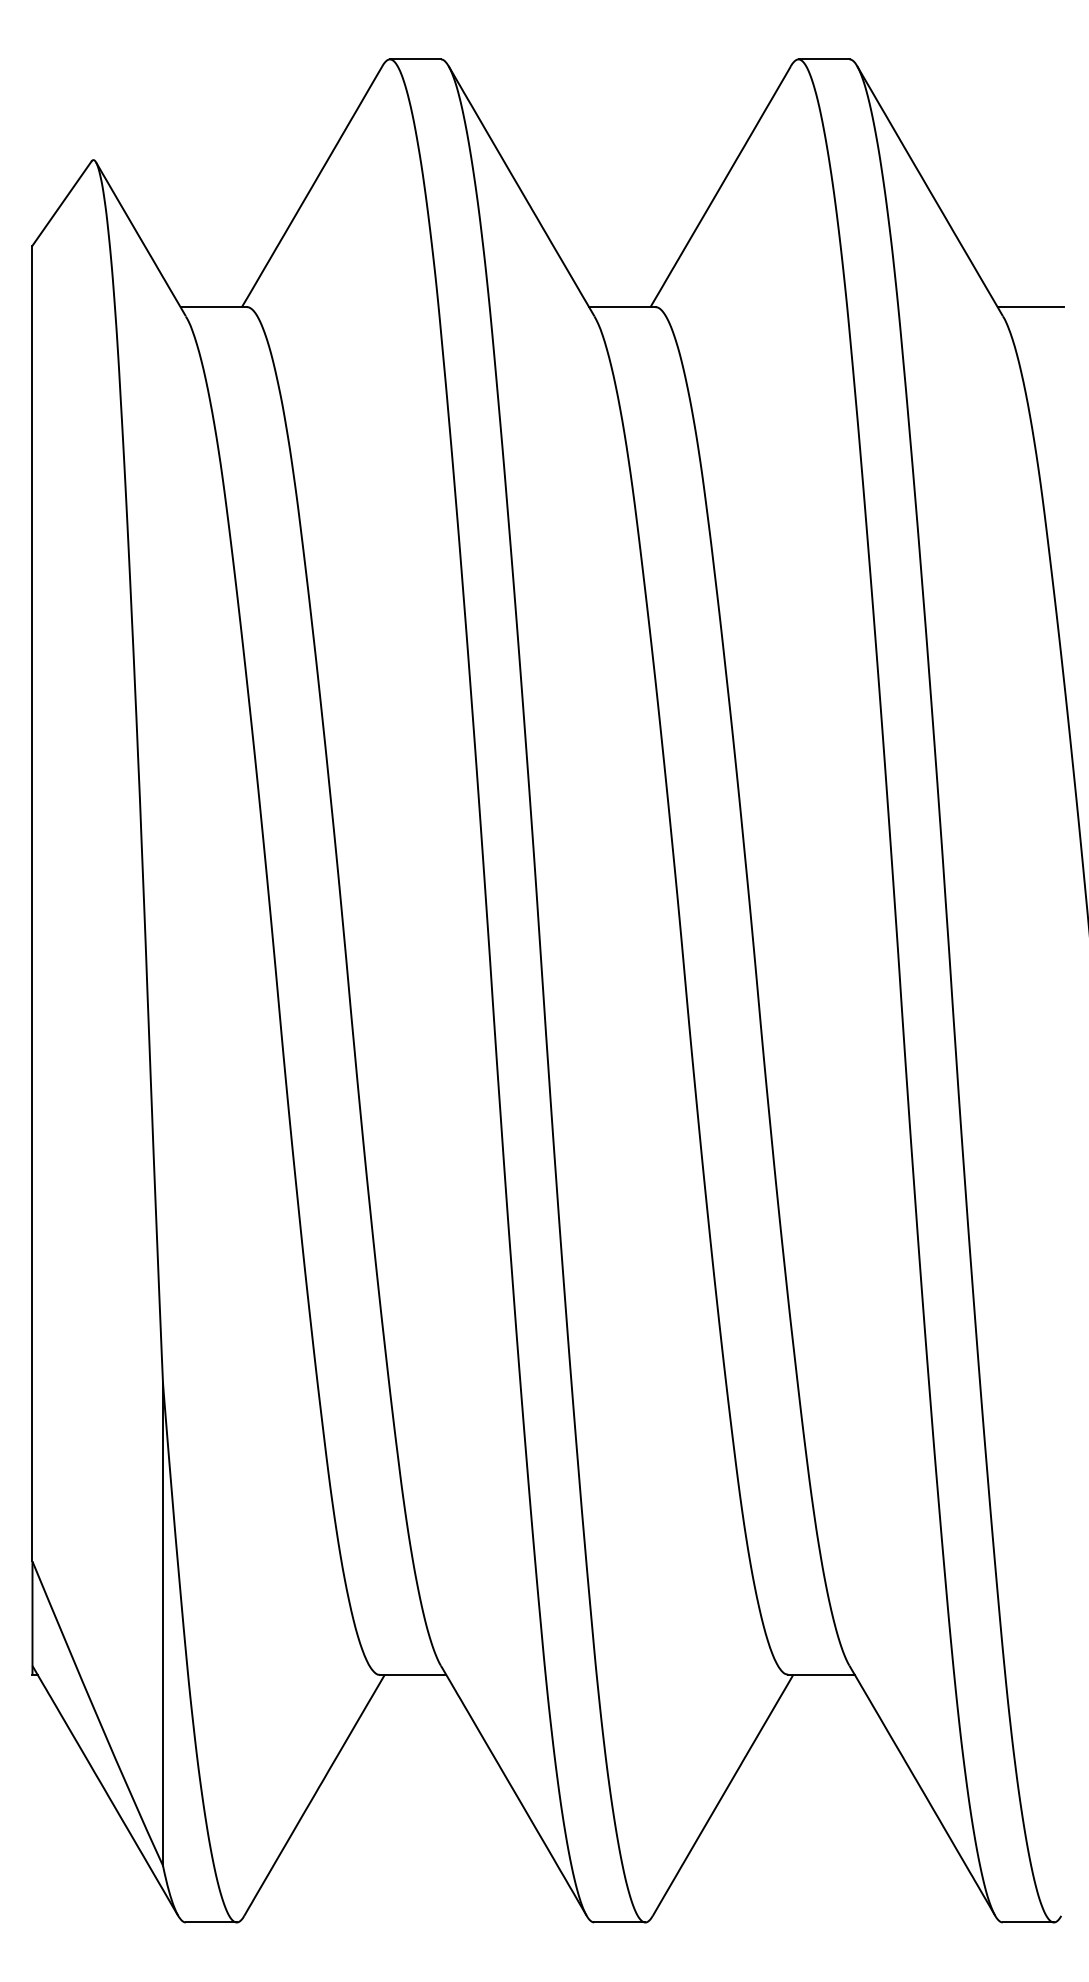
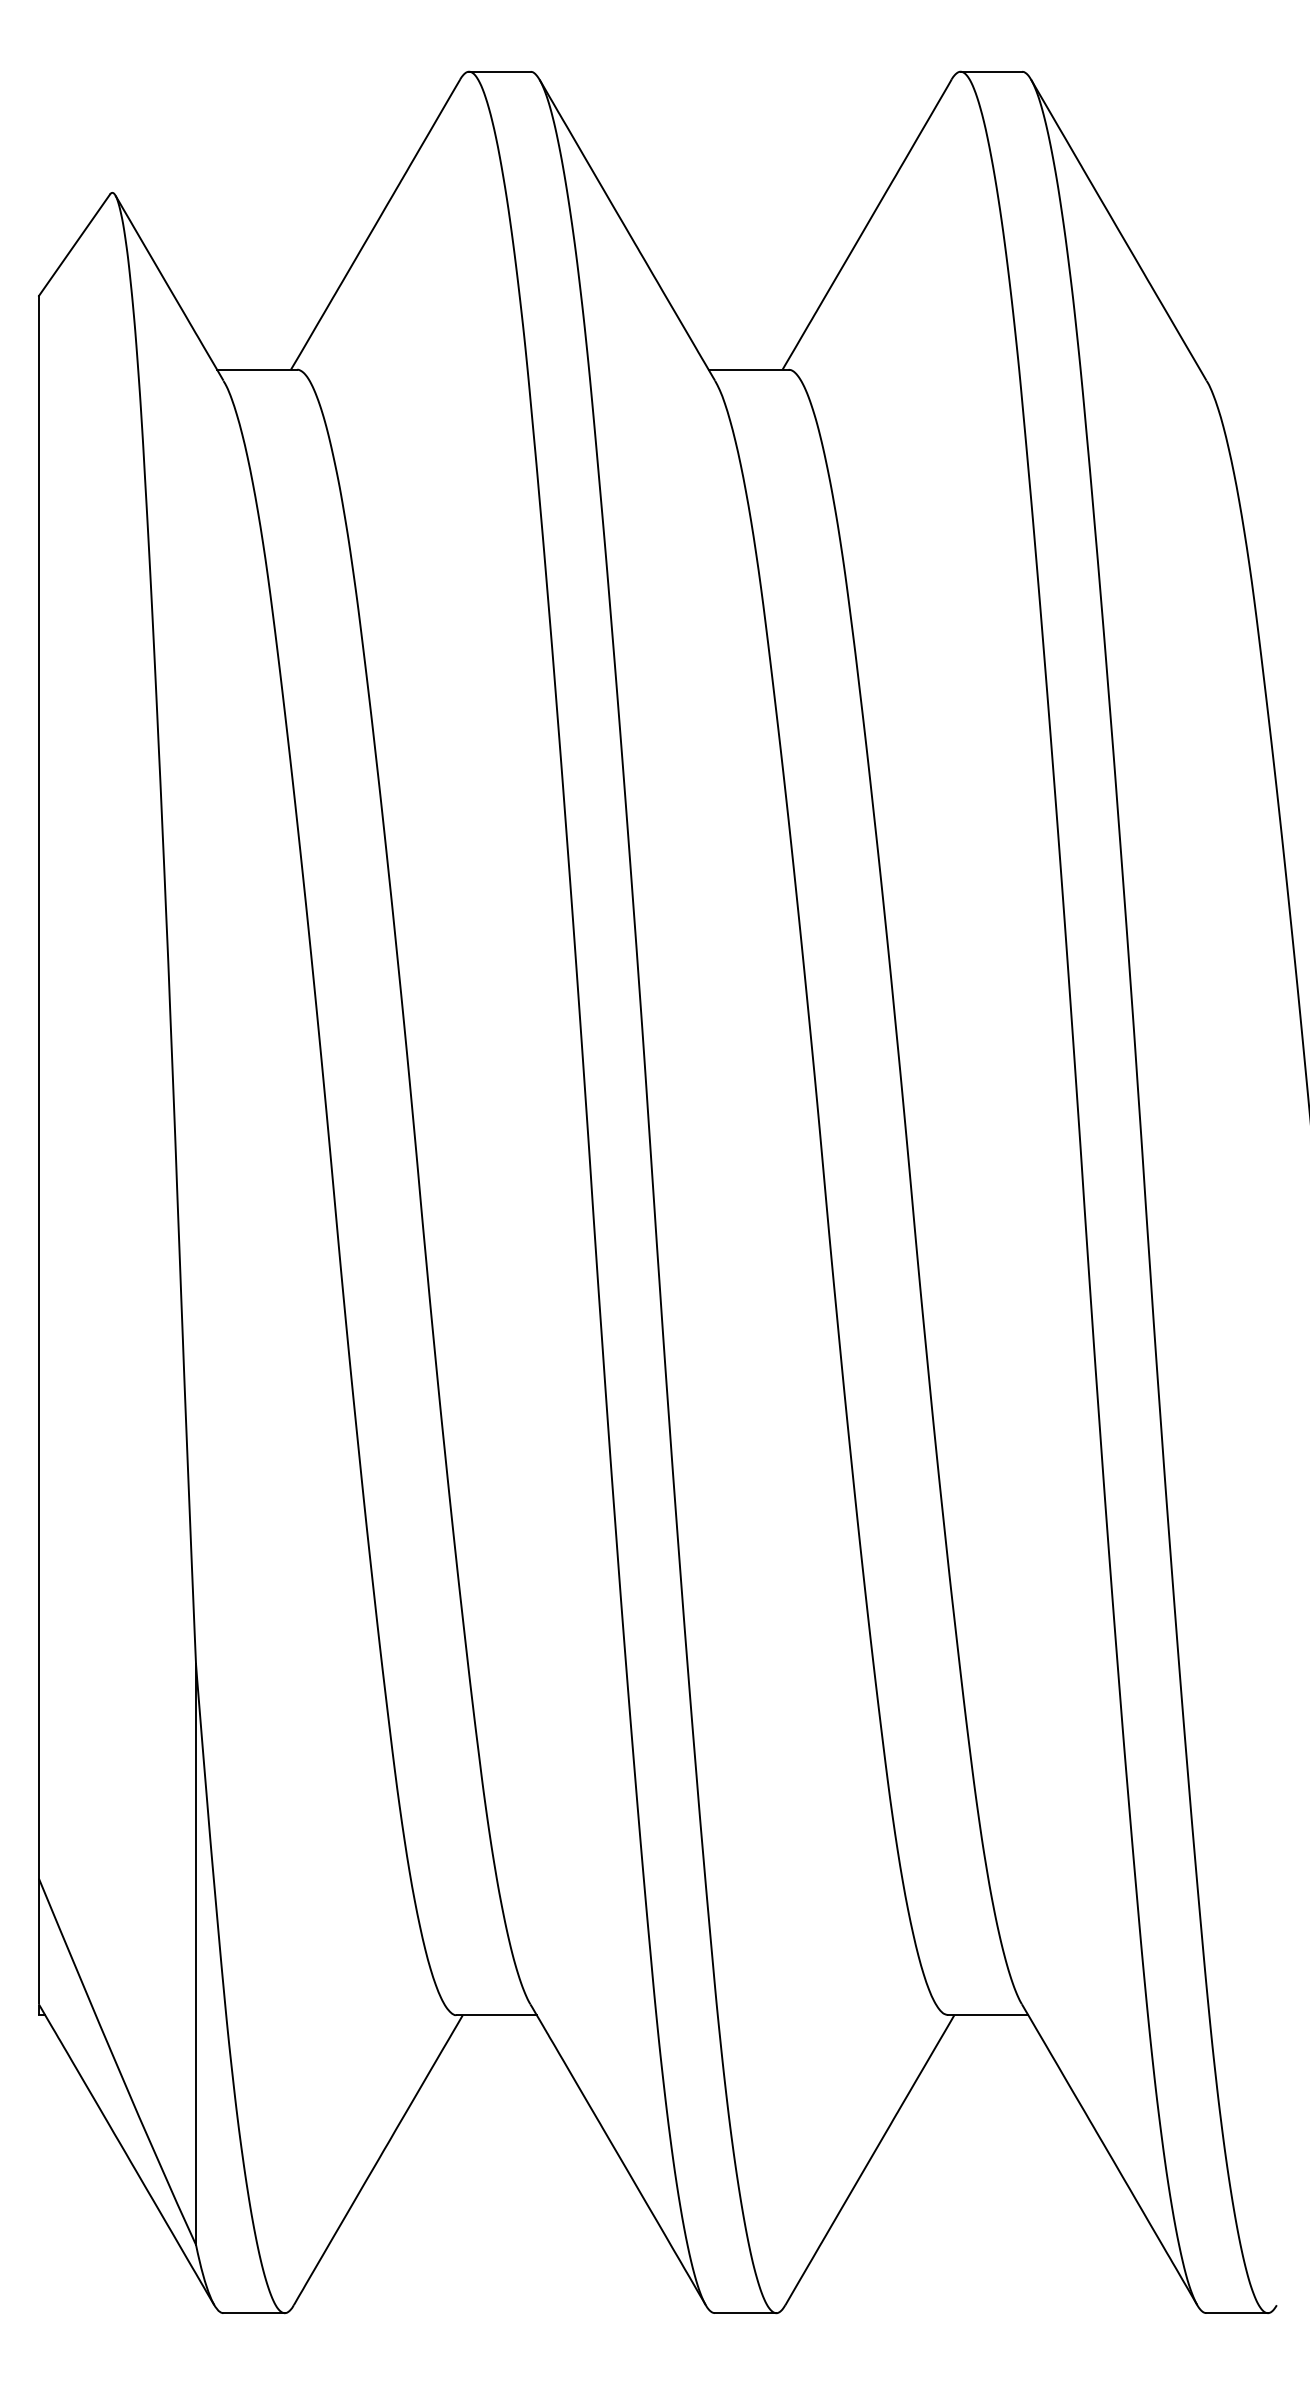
line: (1030, 307) -> (1239, 370), removed

